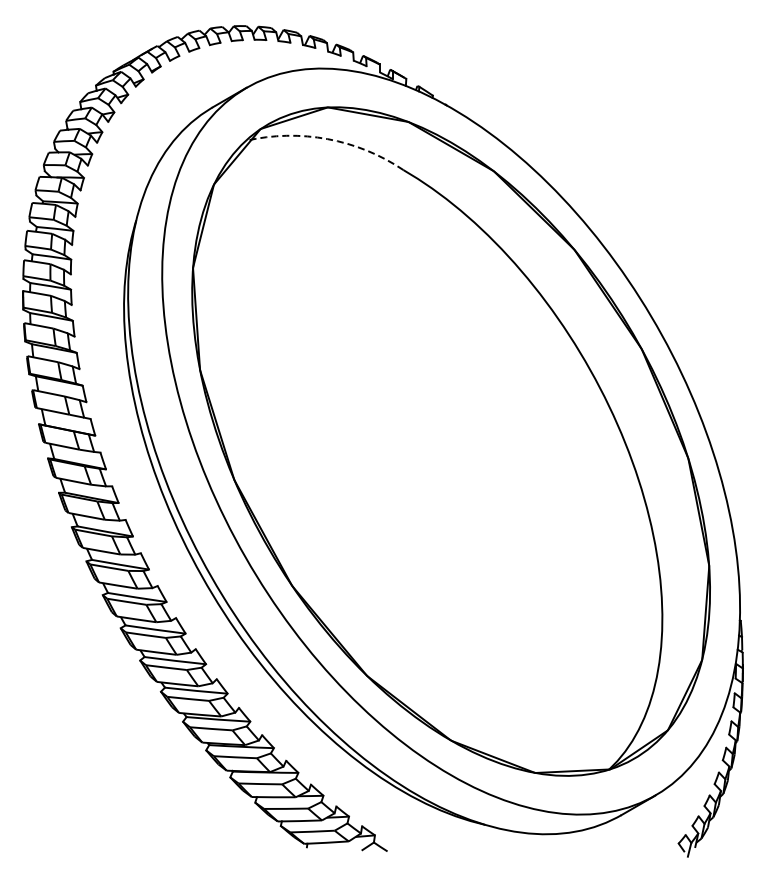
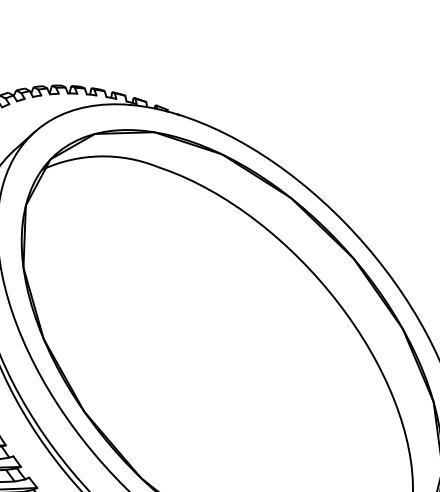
arc: (327, 139) -> (99, 156), dashed -> solid

